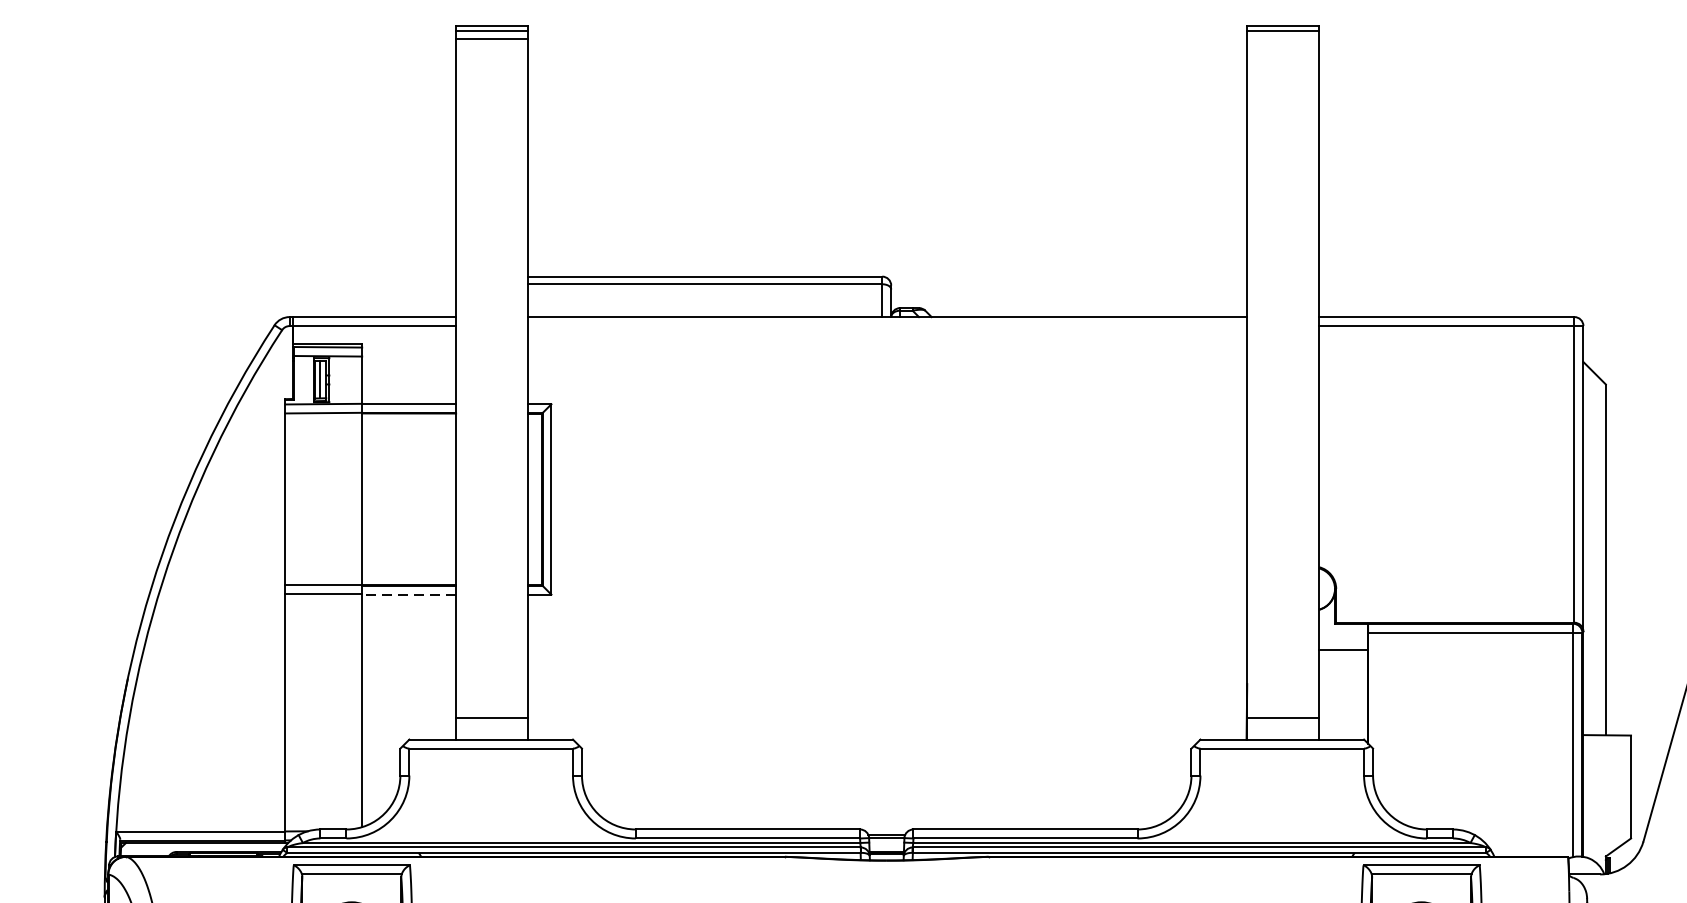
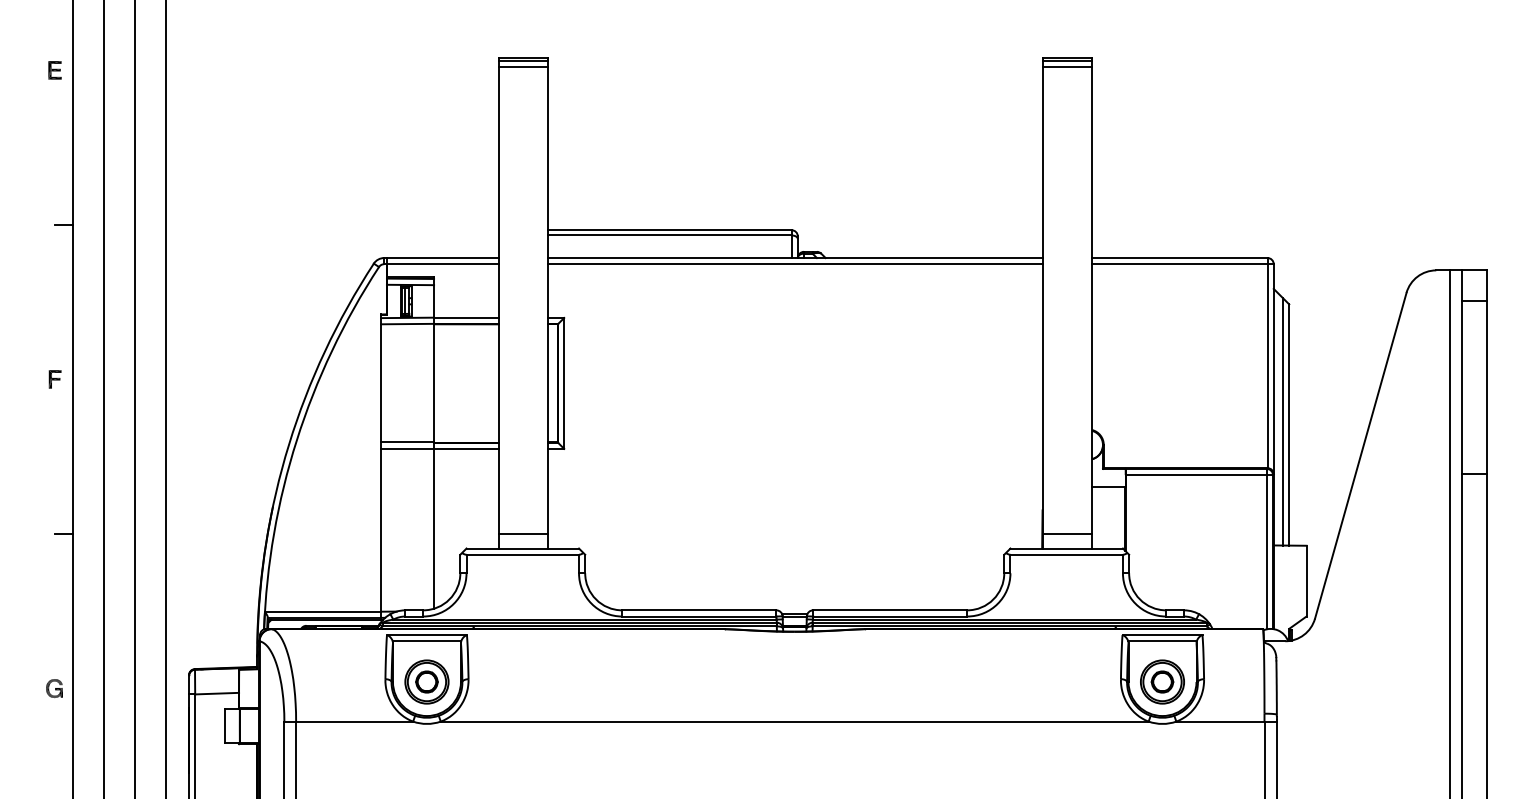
line: (1283, 38) -> (1067, 66), added
line: (887, 326) -> (795, 264), added
line: (1597, 554) -> (1283, 421), added
line: (407, 594) -> (465, 448), dashed -> solid

